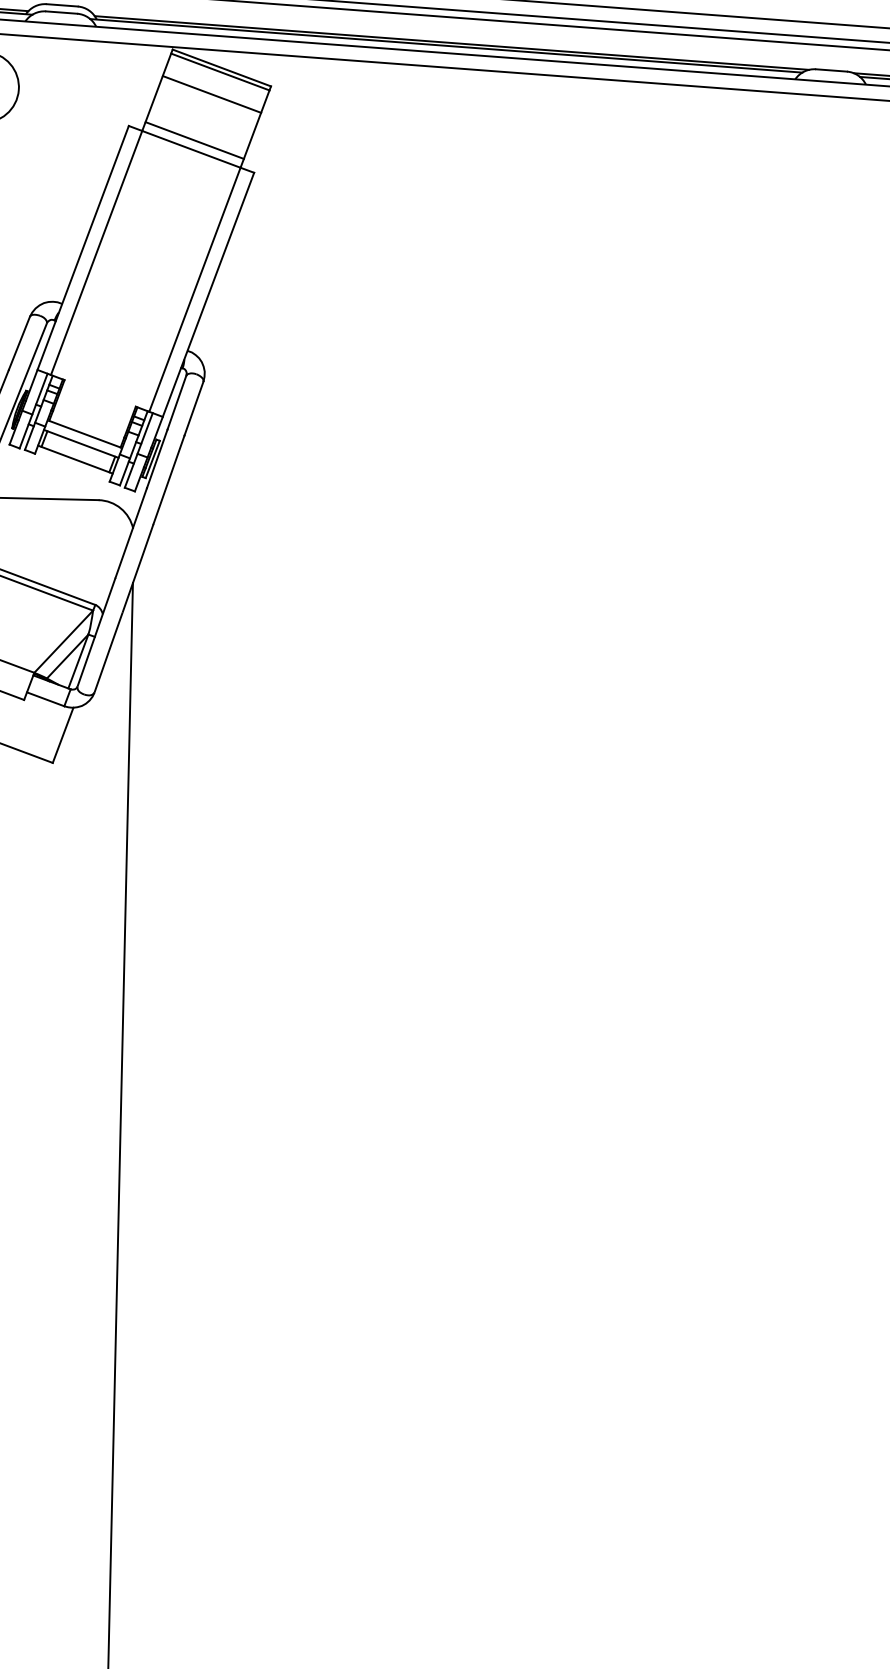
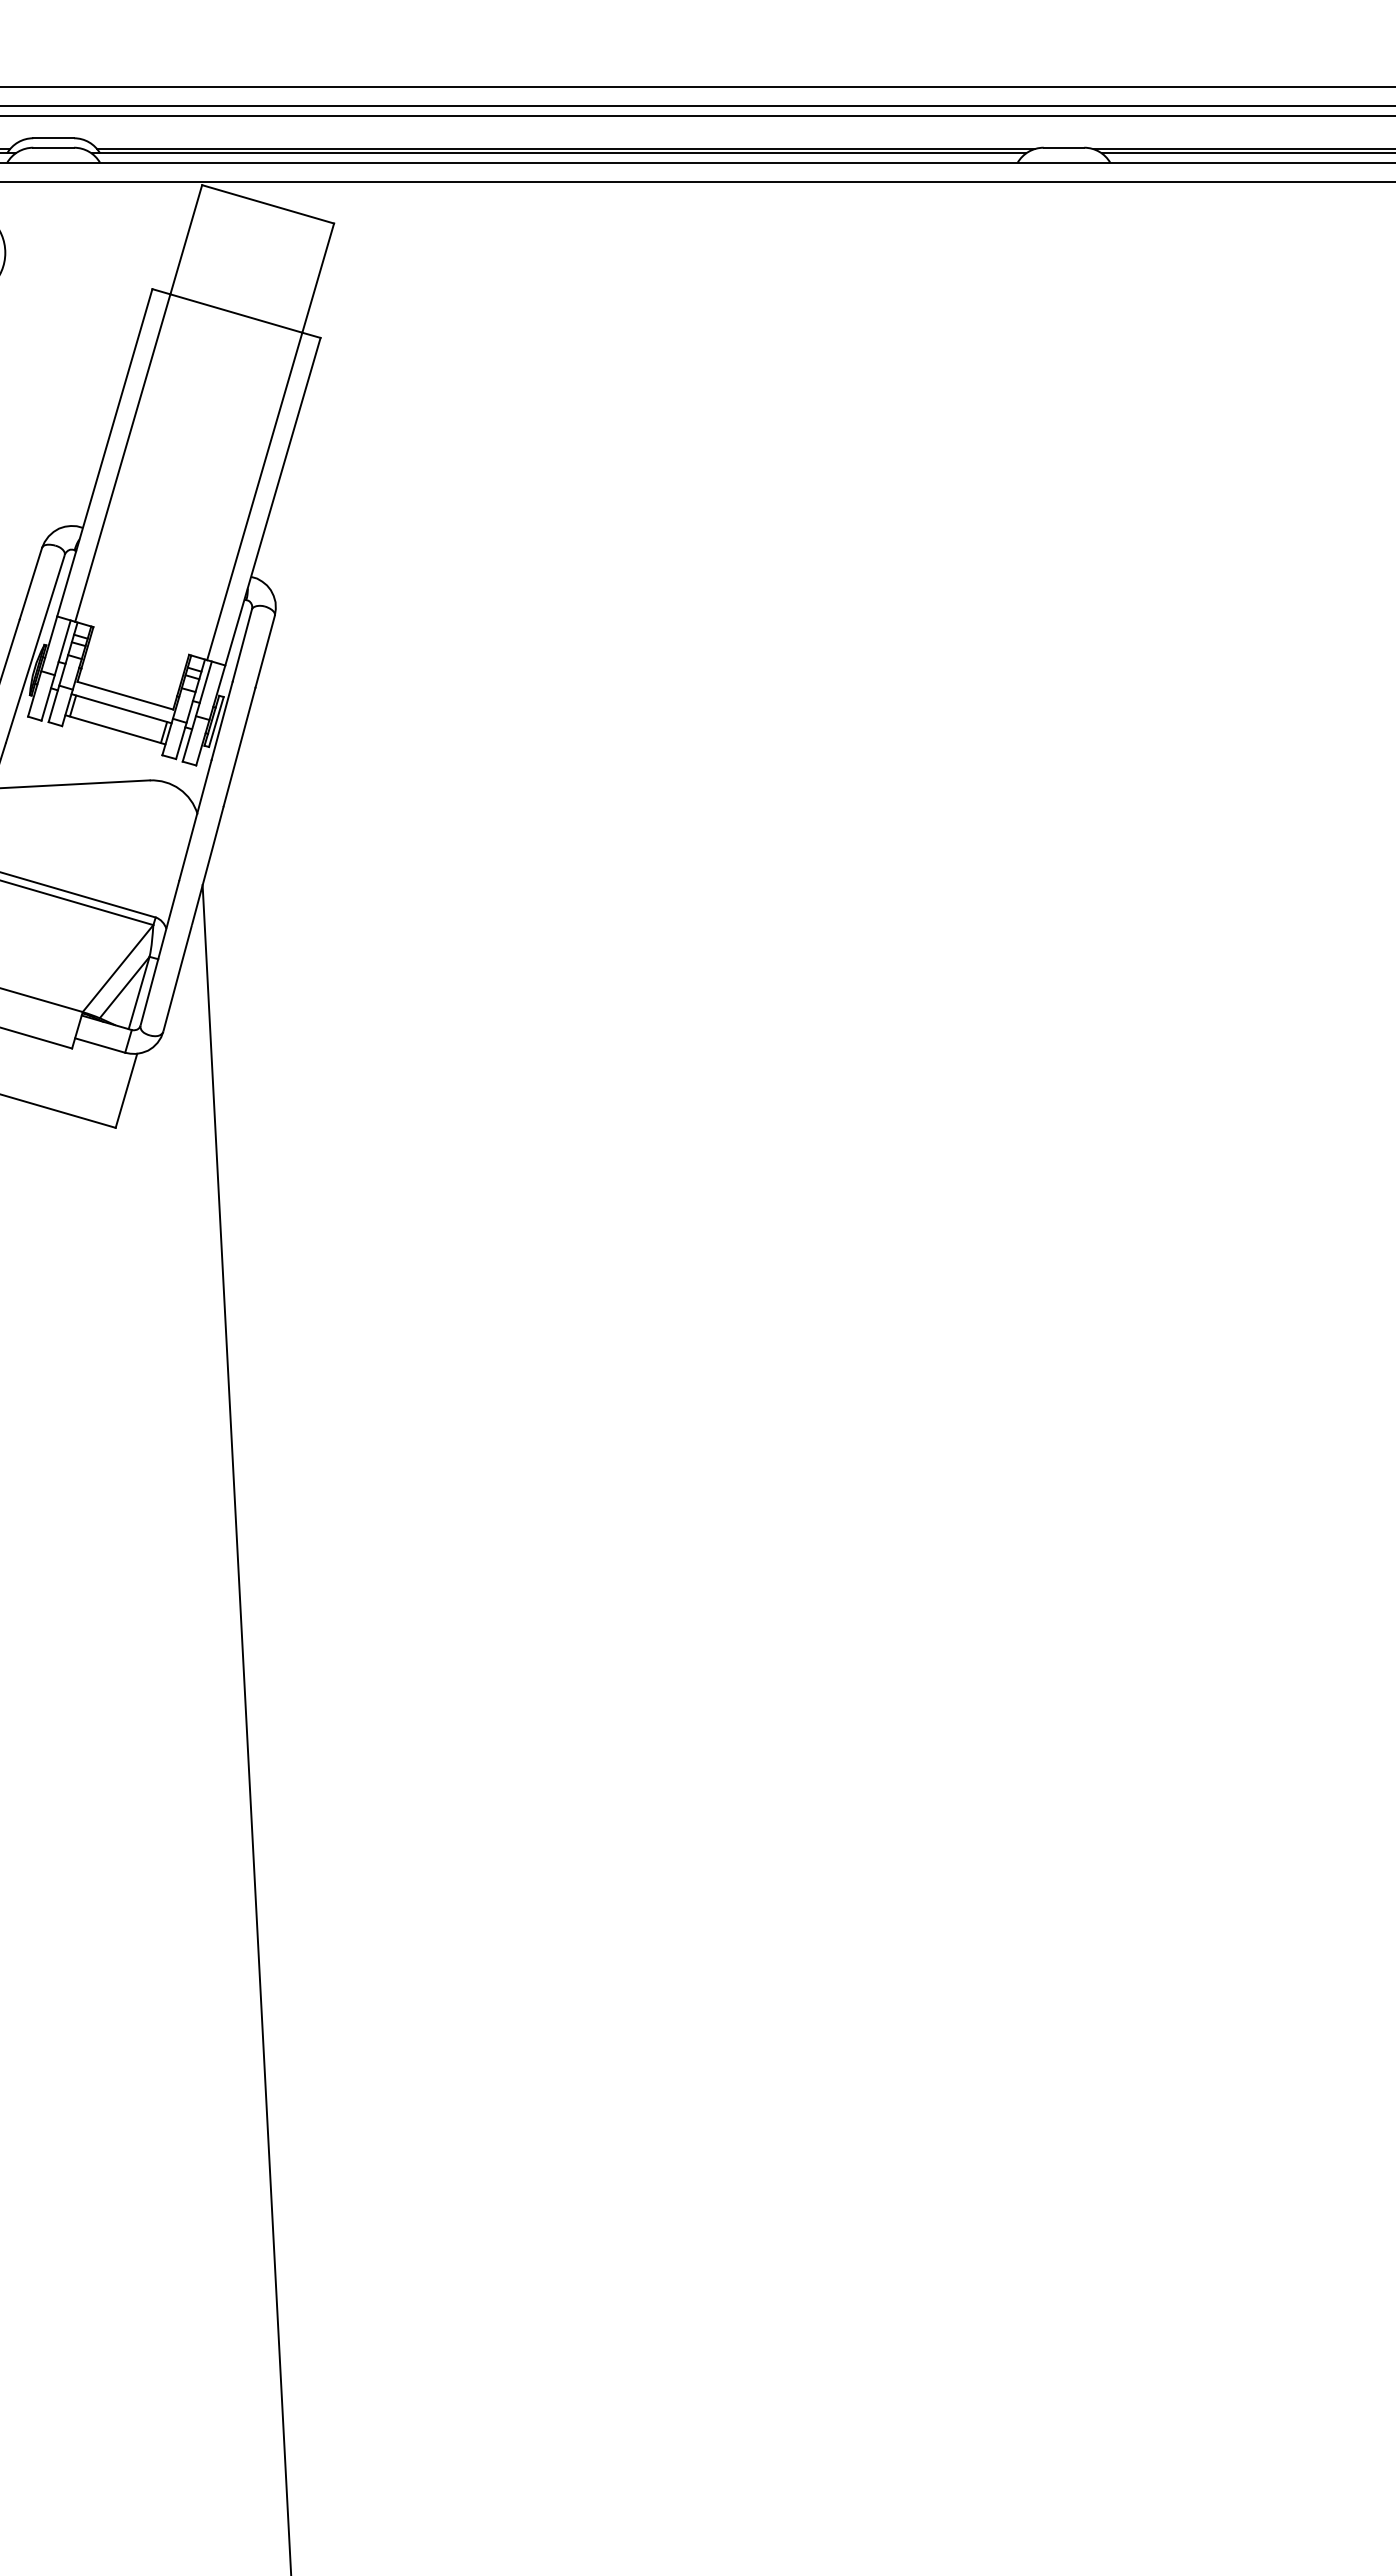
line: (220, 71) -> (266, 209), removed
line: (211, 94) -> (257, 239), removed
line: (194, 140) -> (239, 301), removed

